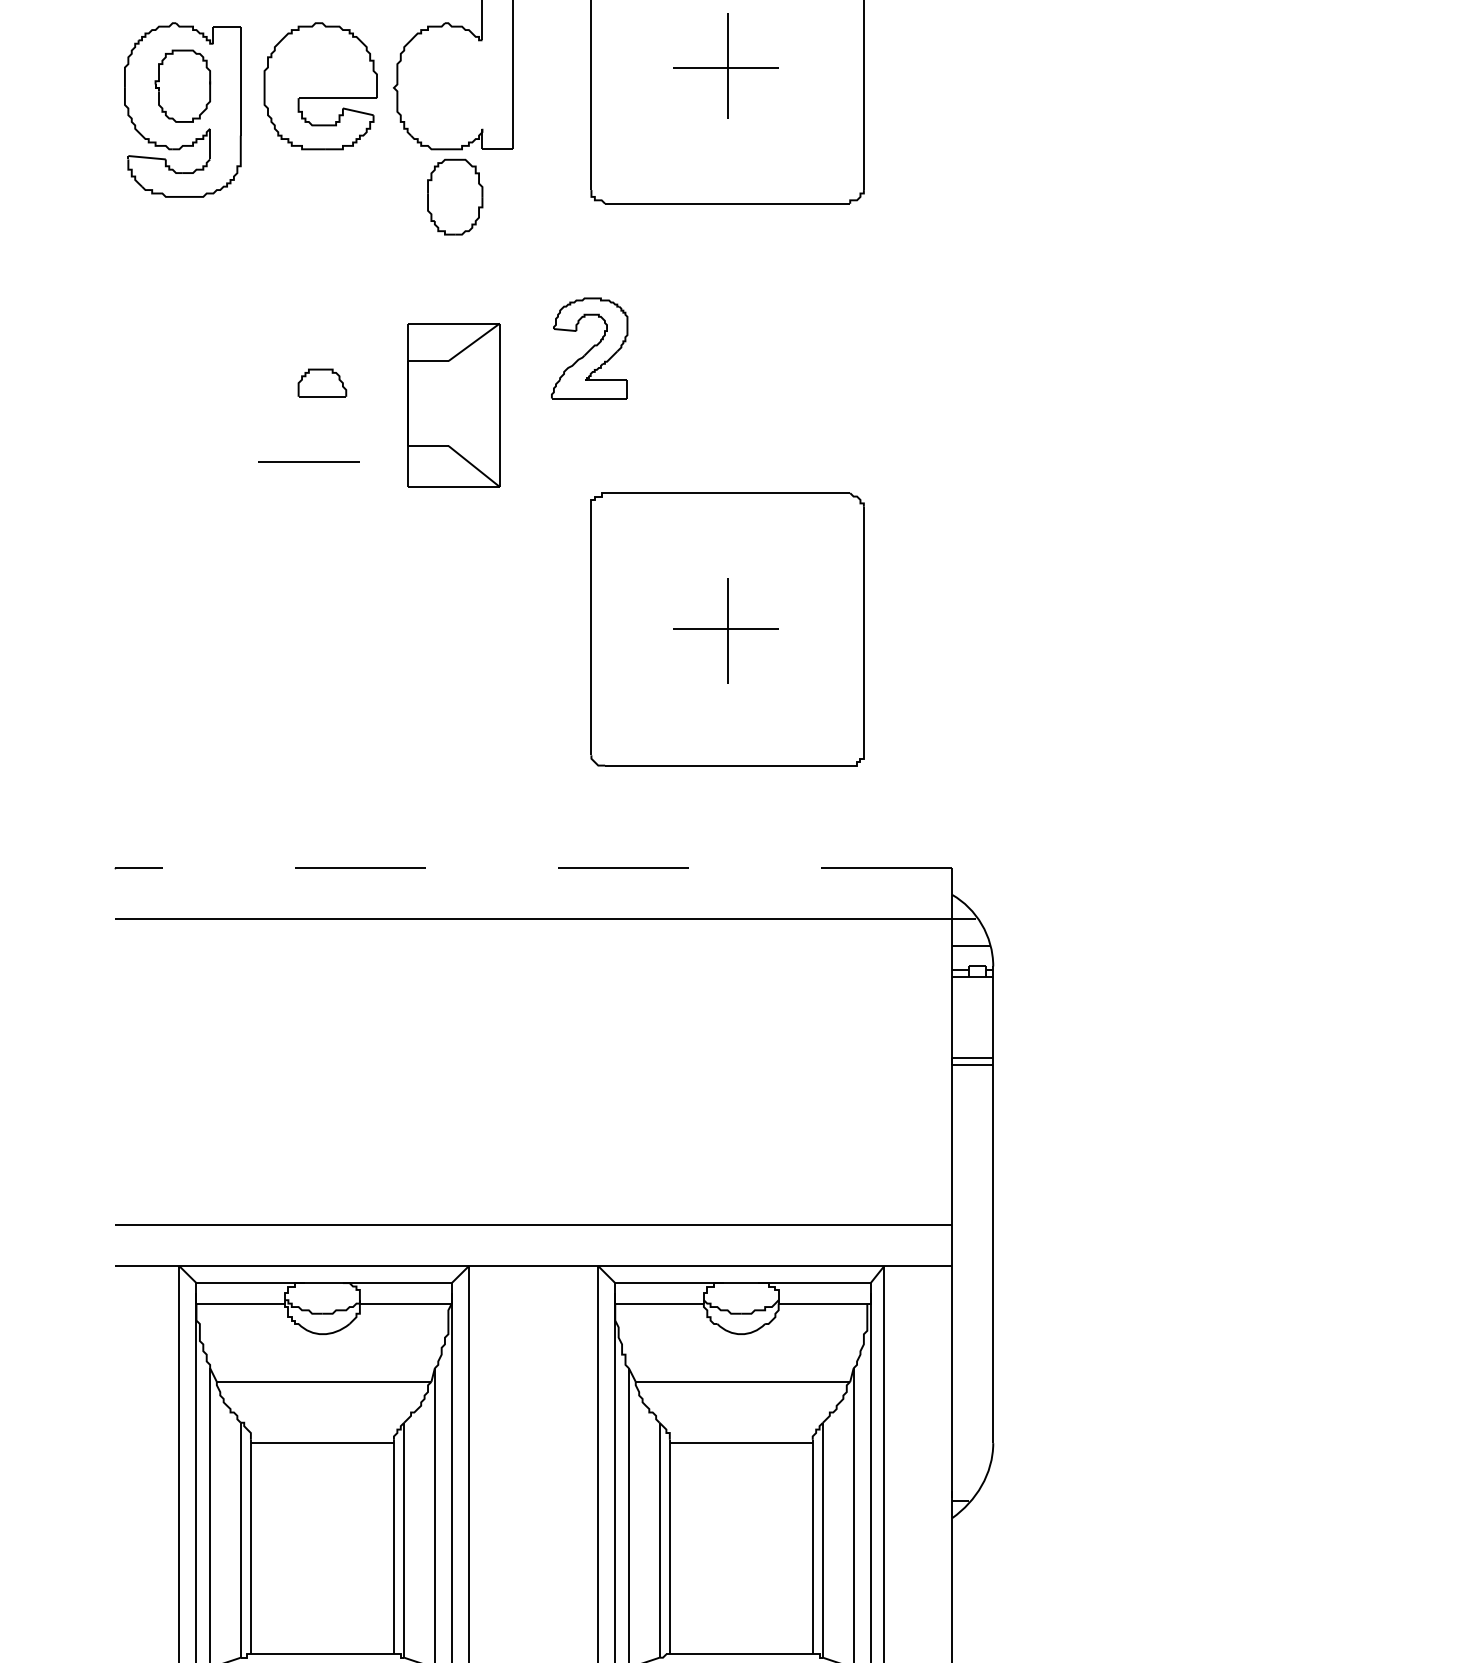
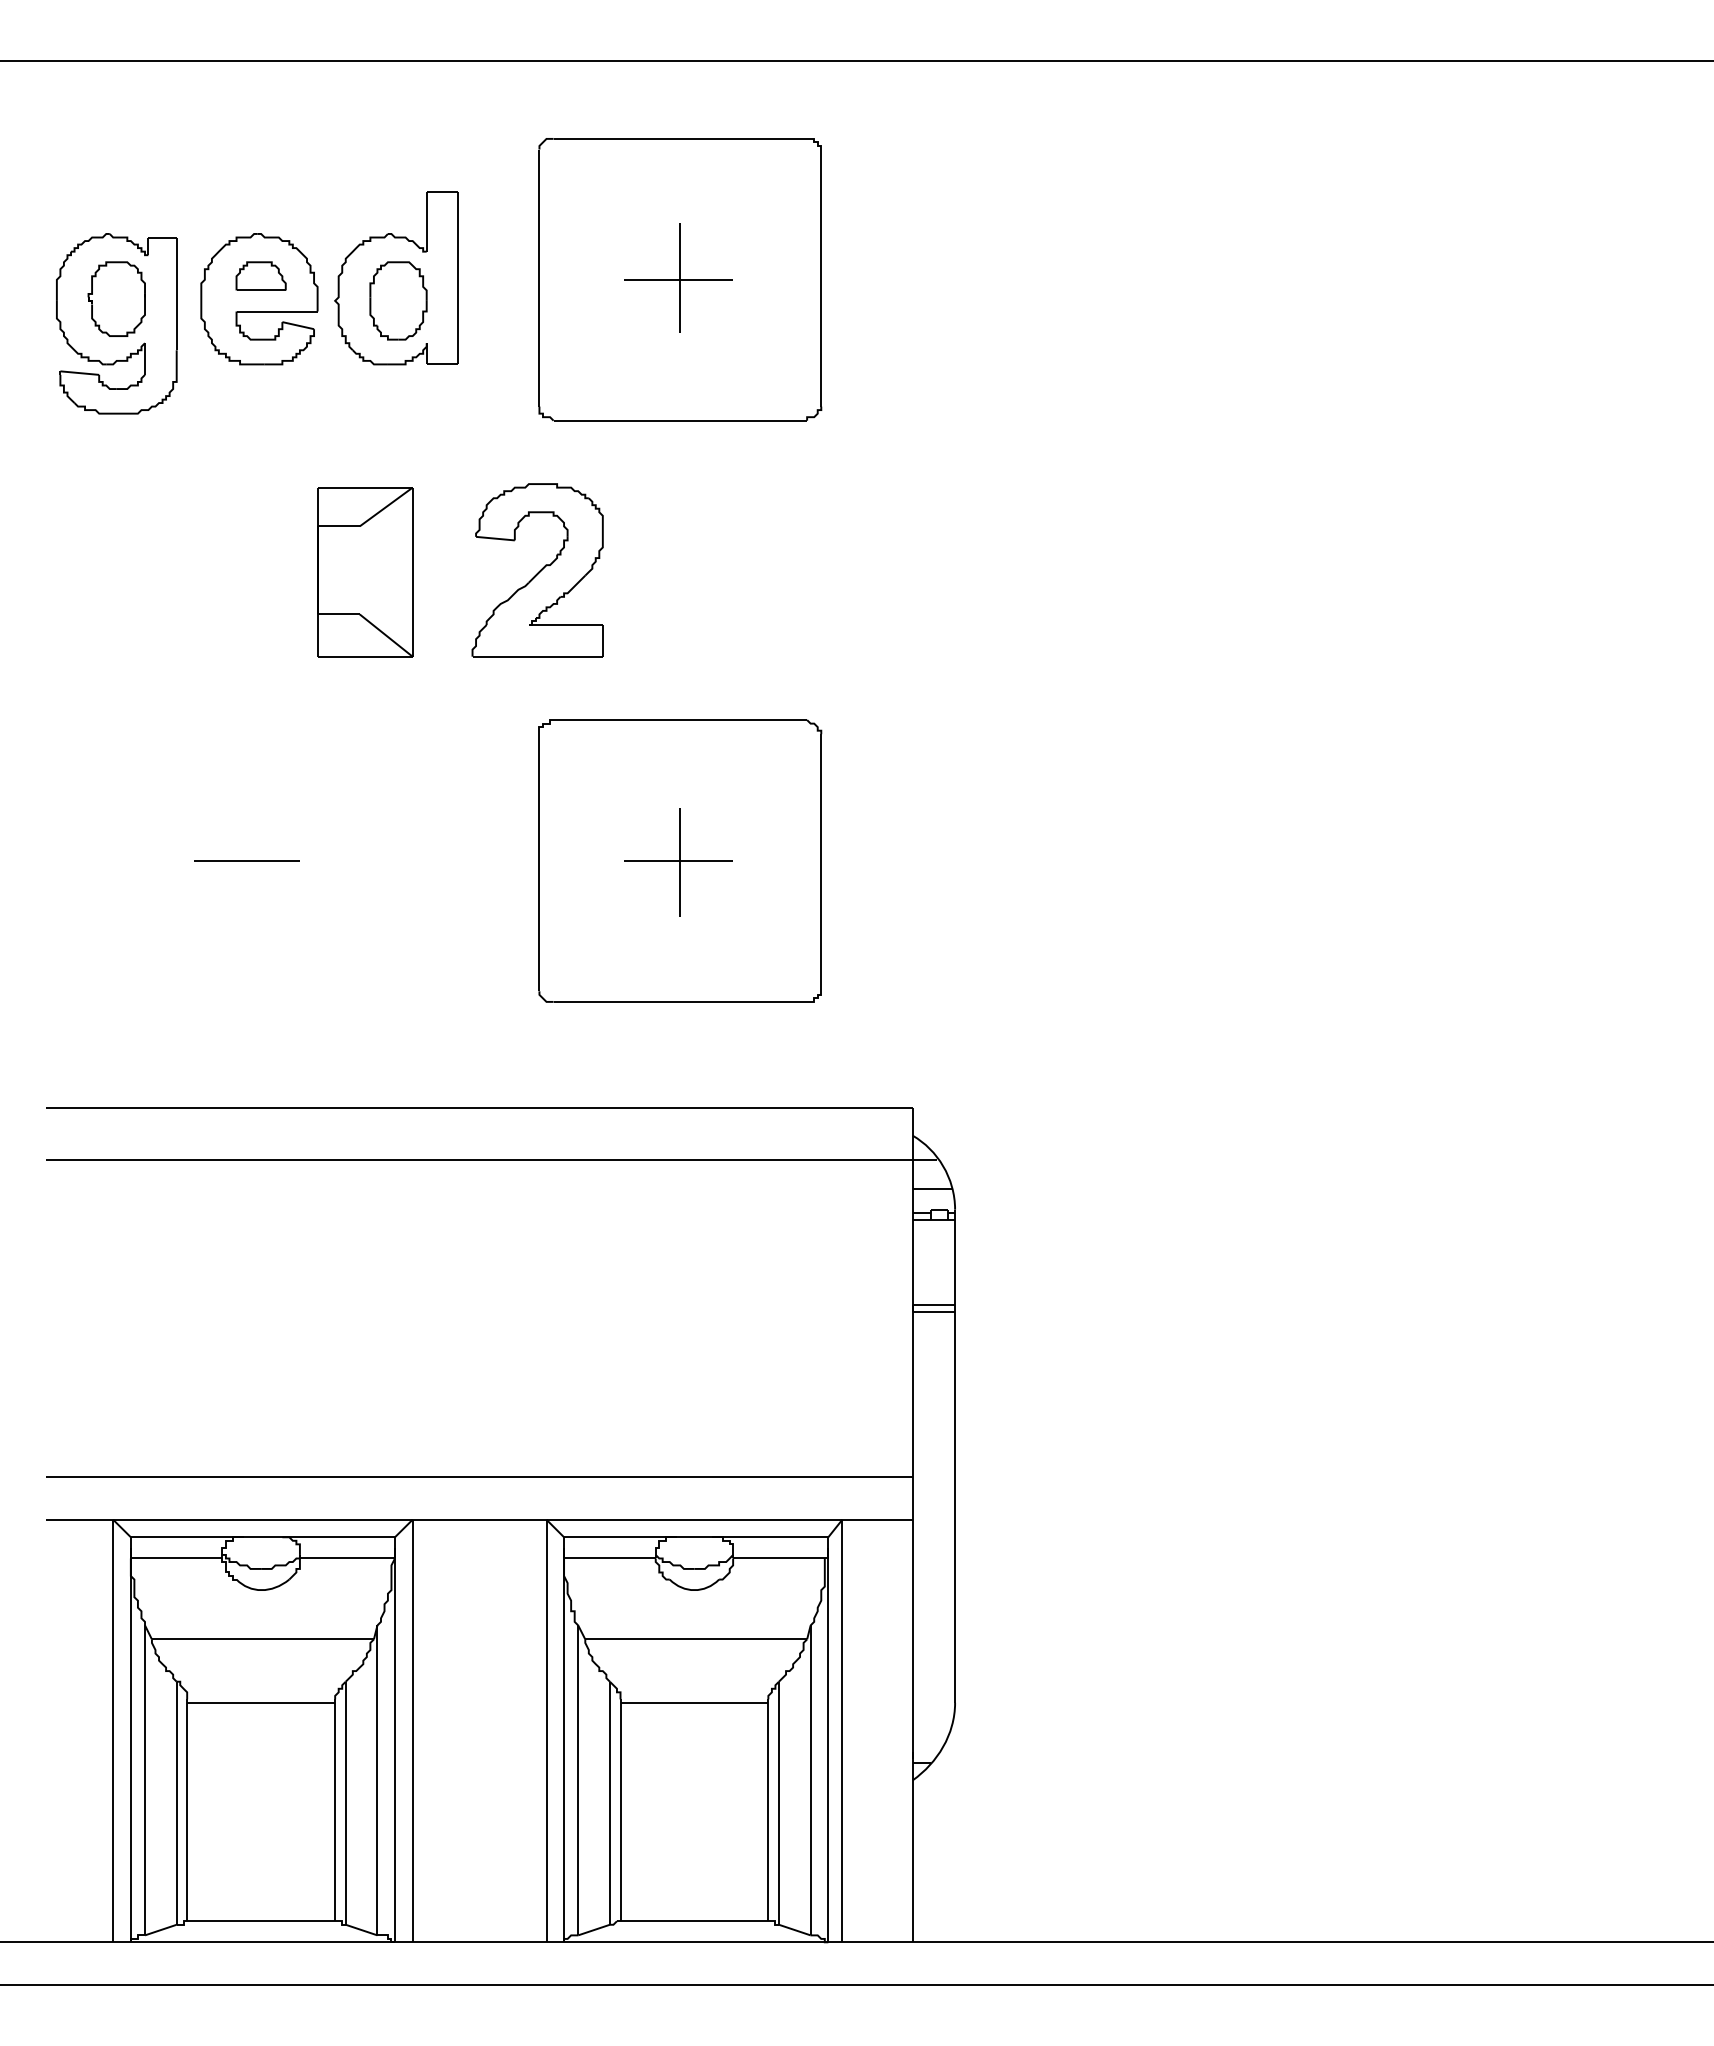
part: (455, 196) -> (398, 300), moved
part: (589, 348) -> (537, 570), size x1.67
part: (321, 382) -> (260, 275), moved
part: (454, 405) -> (365, 572), moved
line: (308, 461) -> (246, 860), moved
line: (533, 867) -> (479, 1107), dashed -> solid

